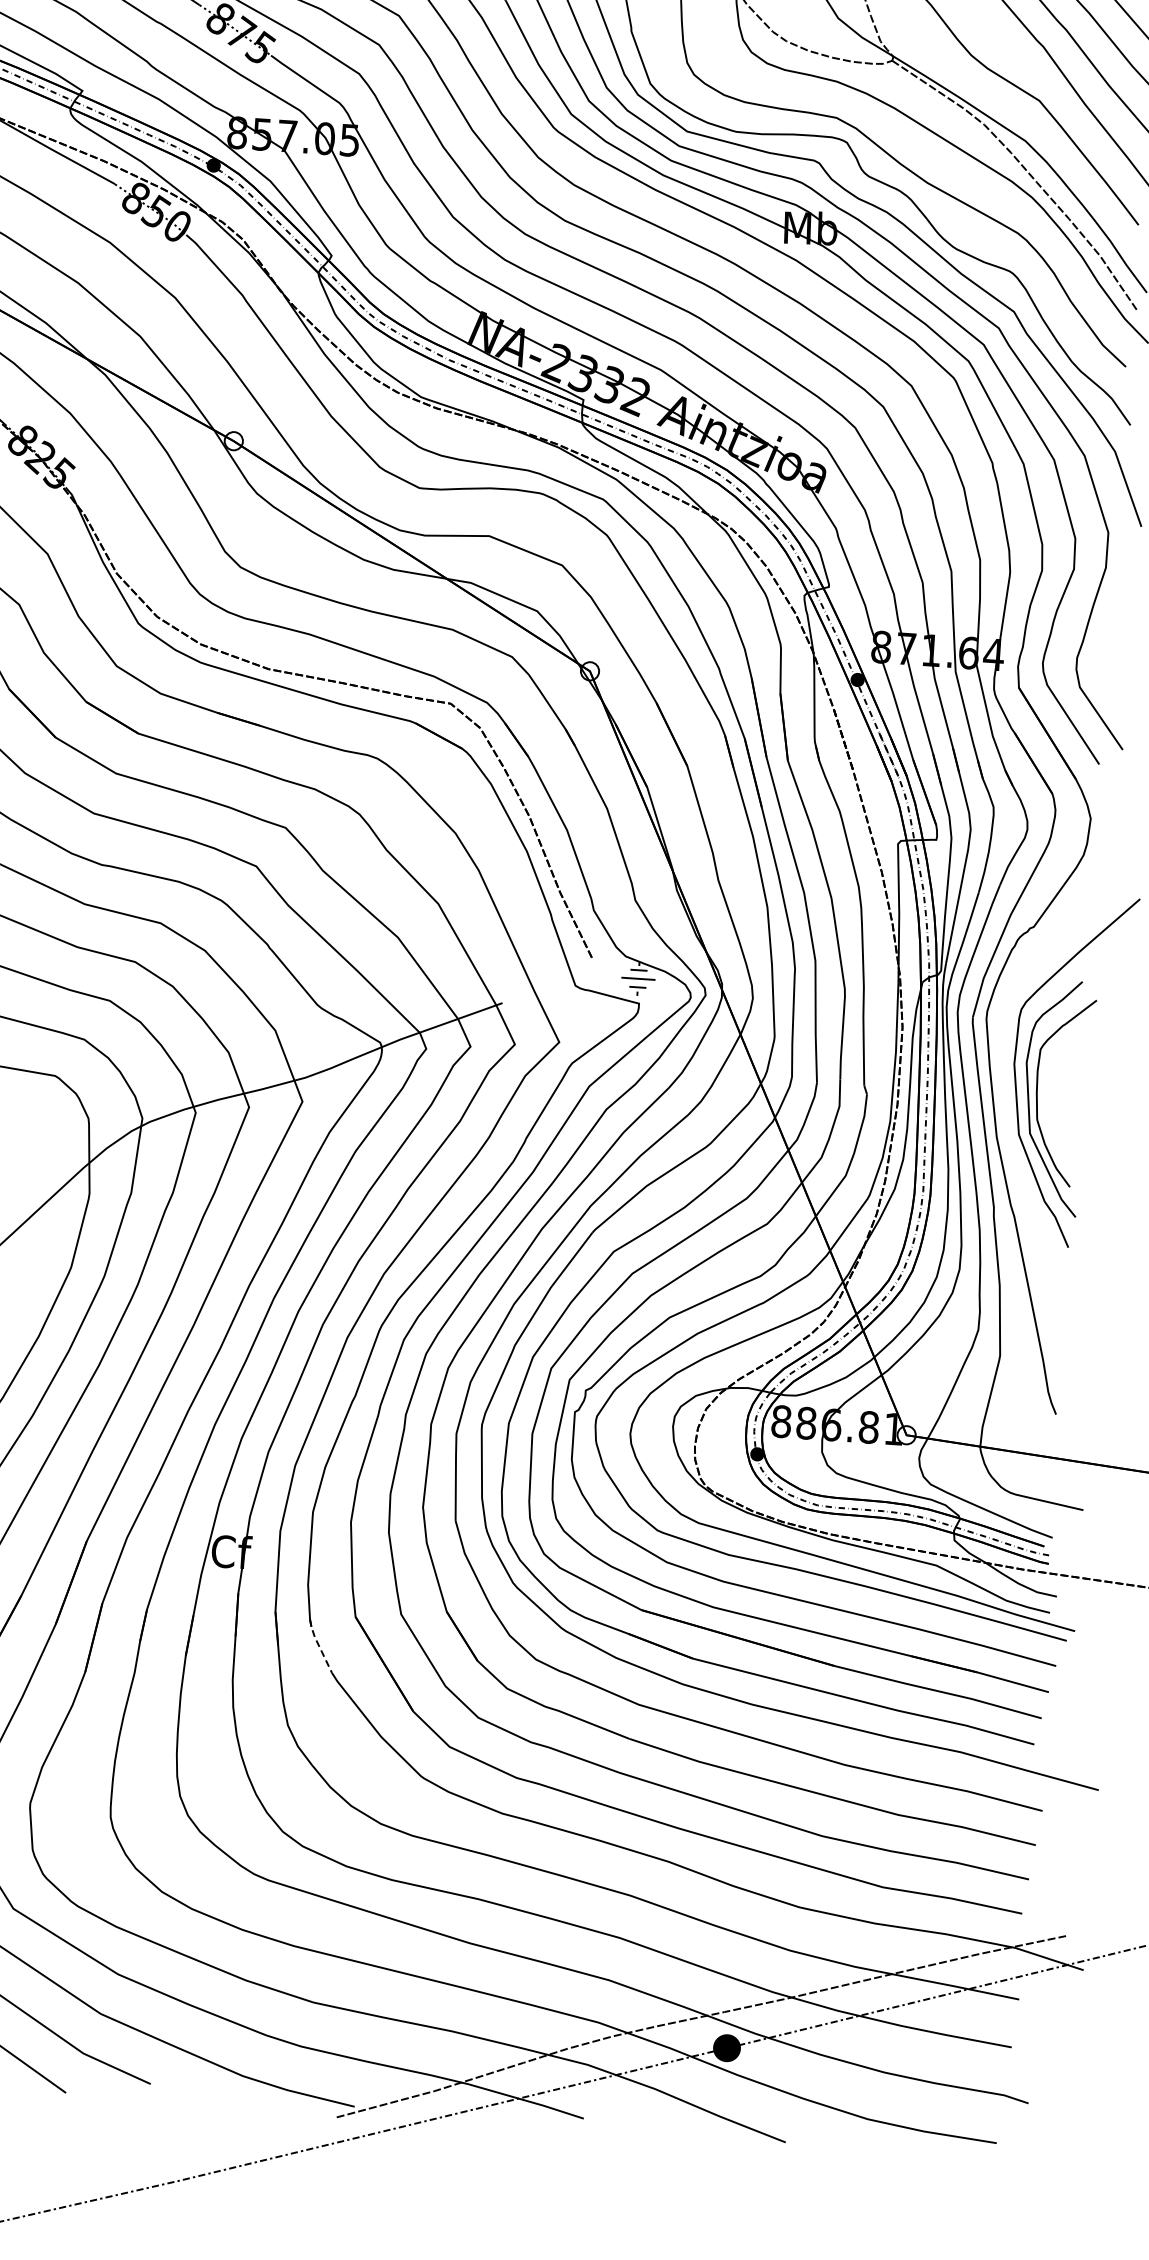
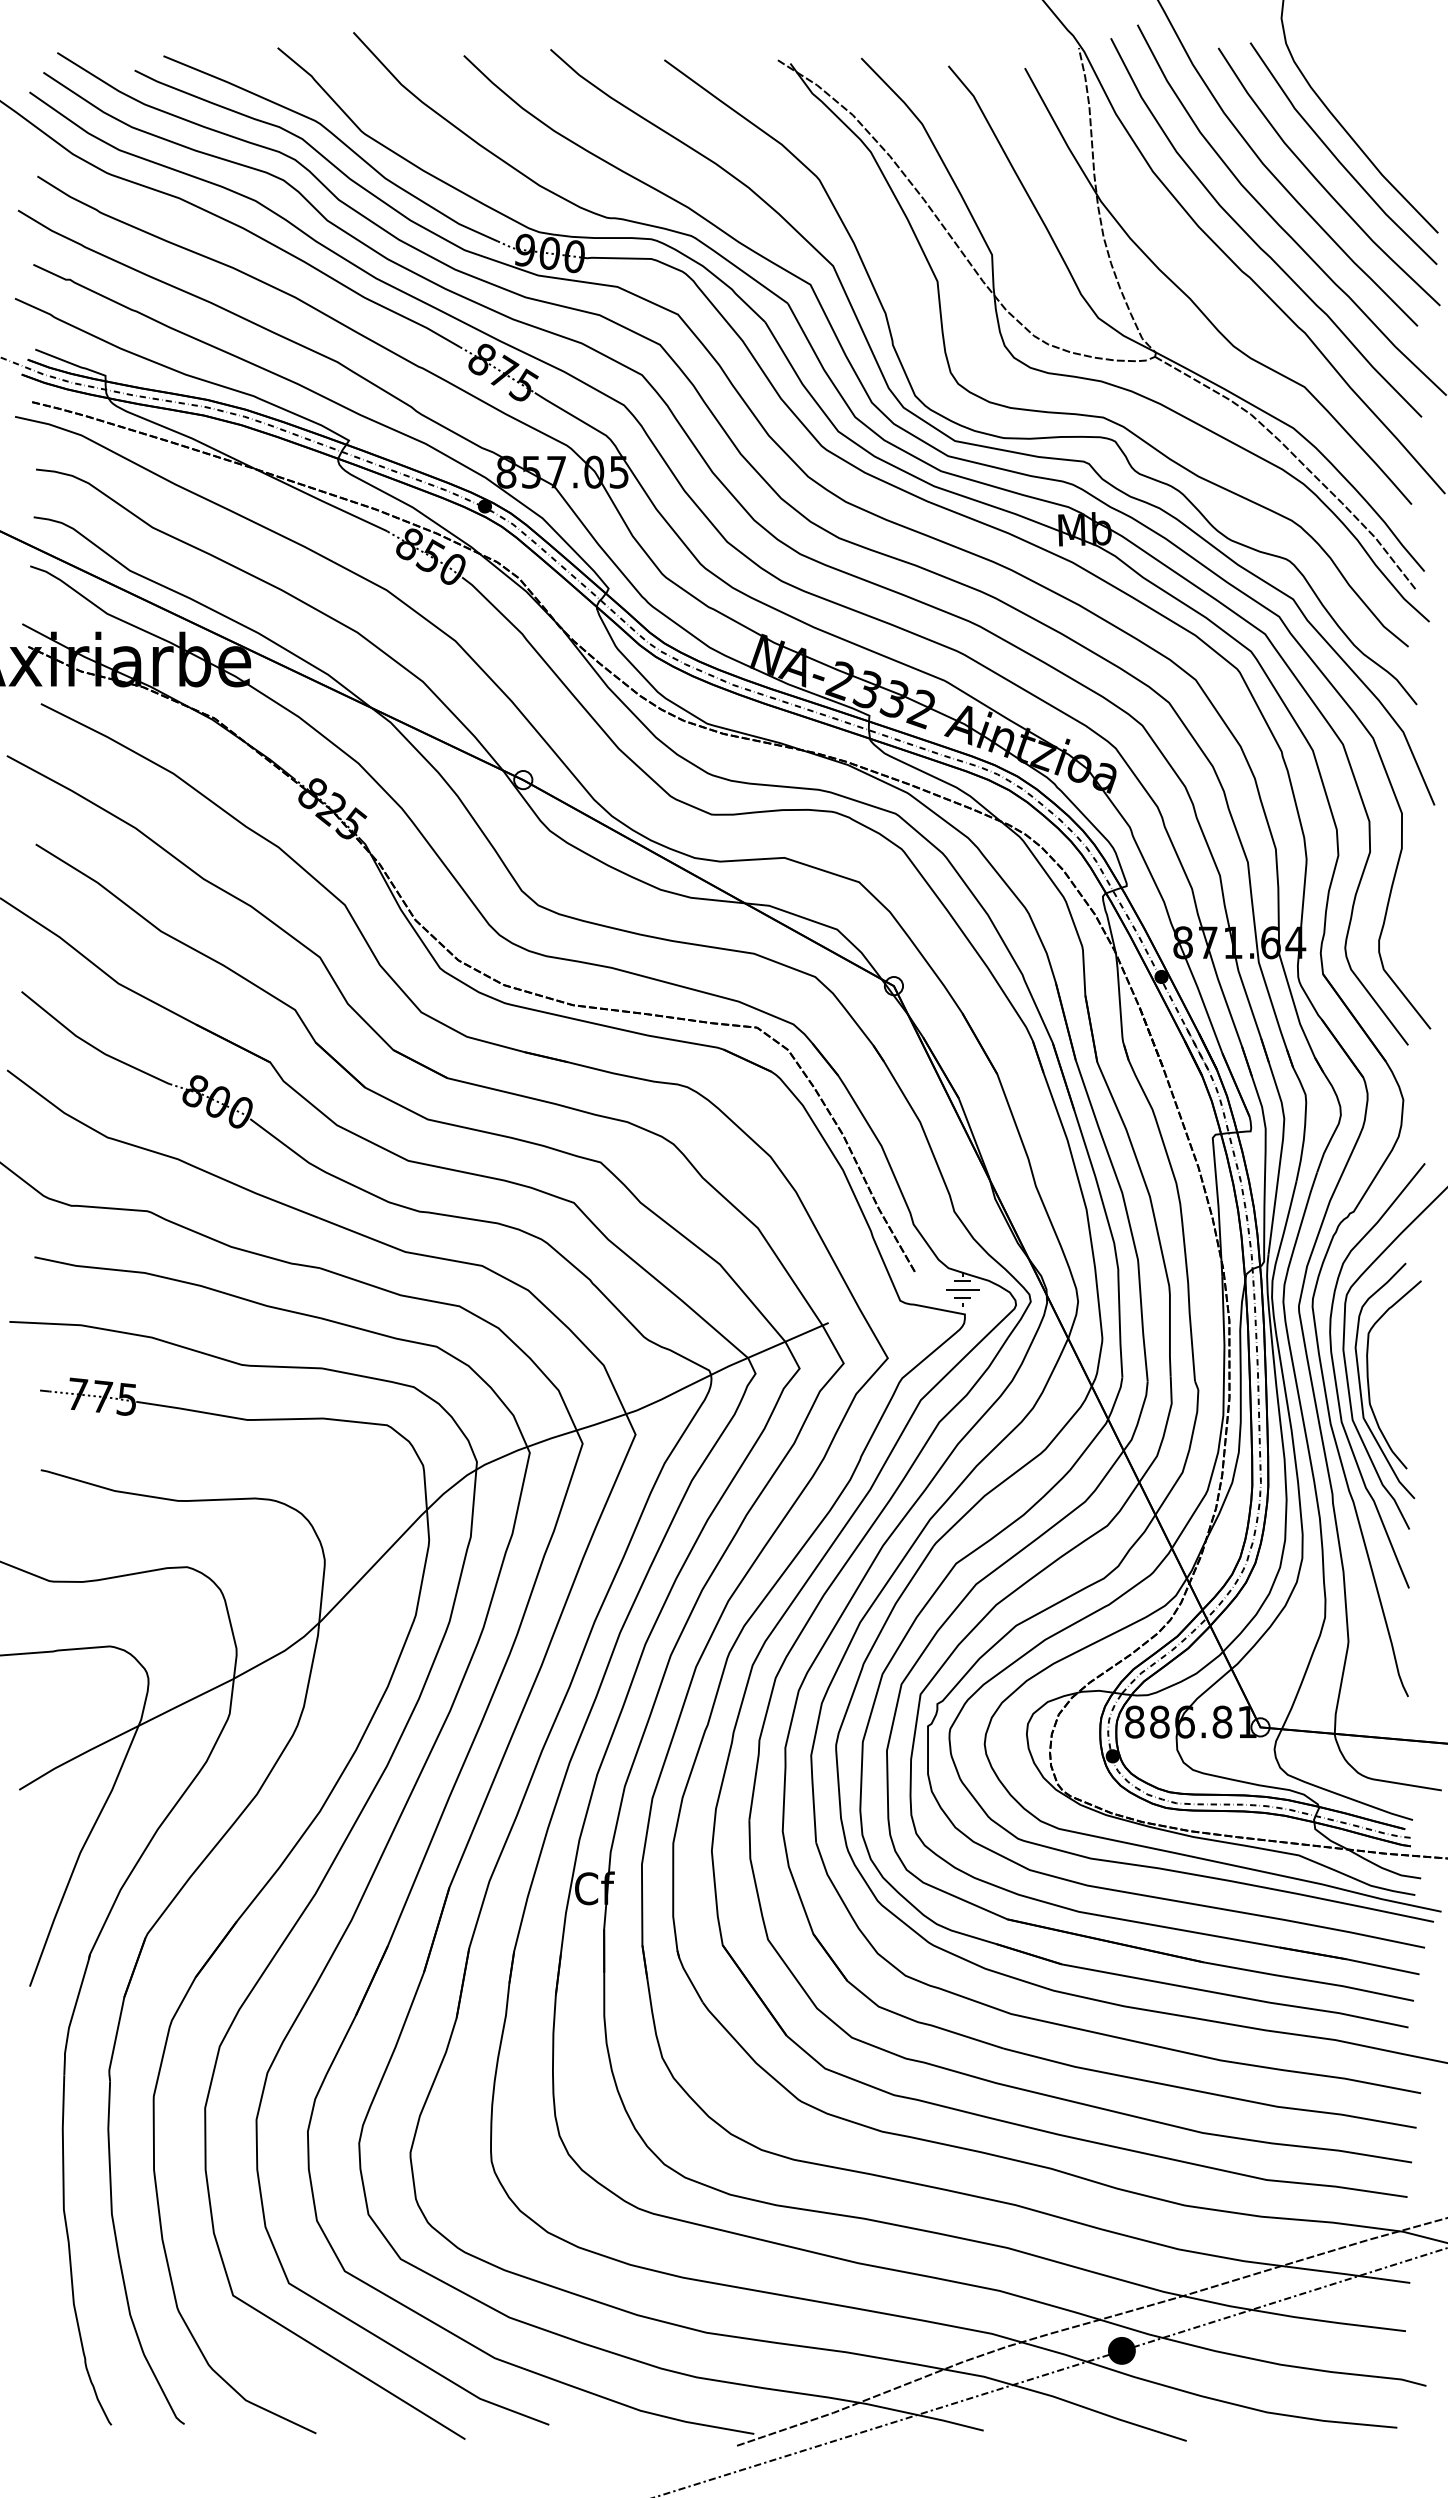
curve: (1005, 1092) -> (1336, 1378), added
line: (319, 1645) -> (688, 1976), dashed -> solid

